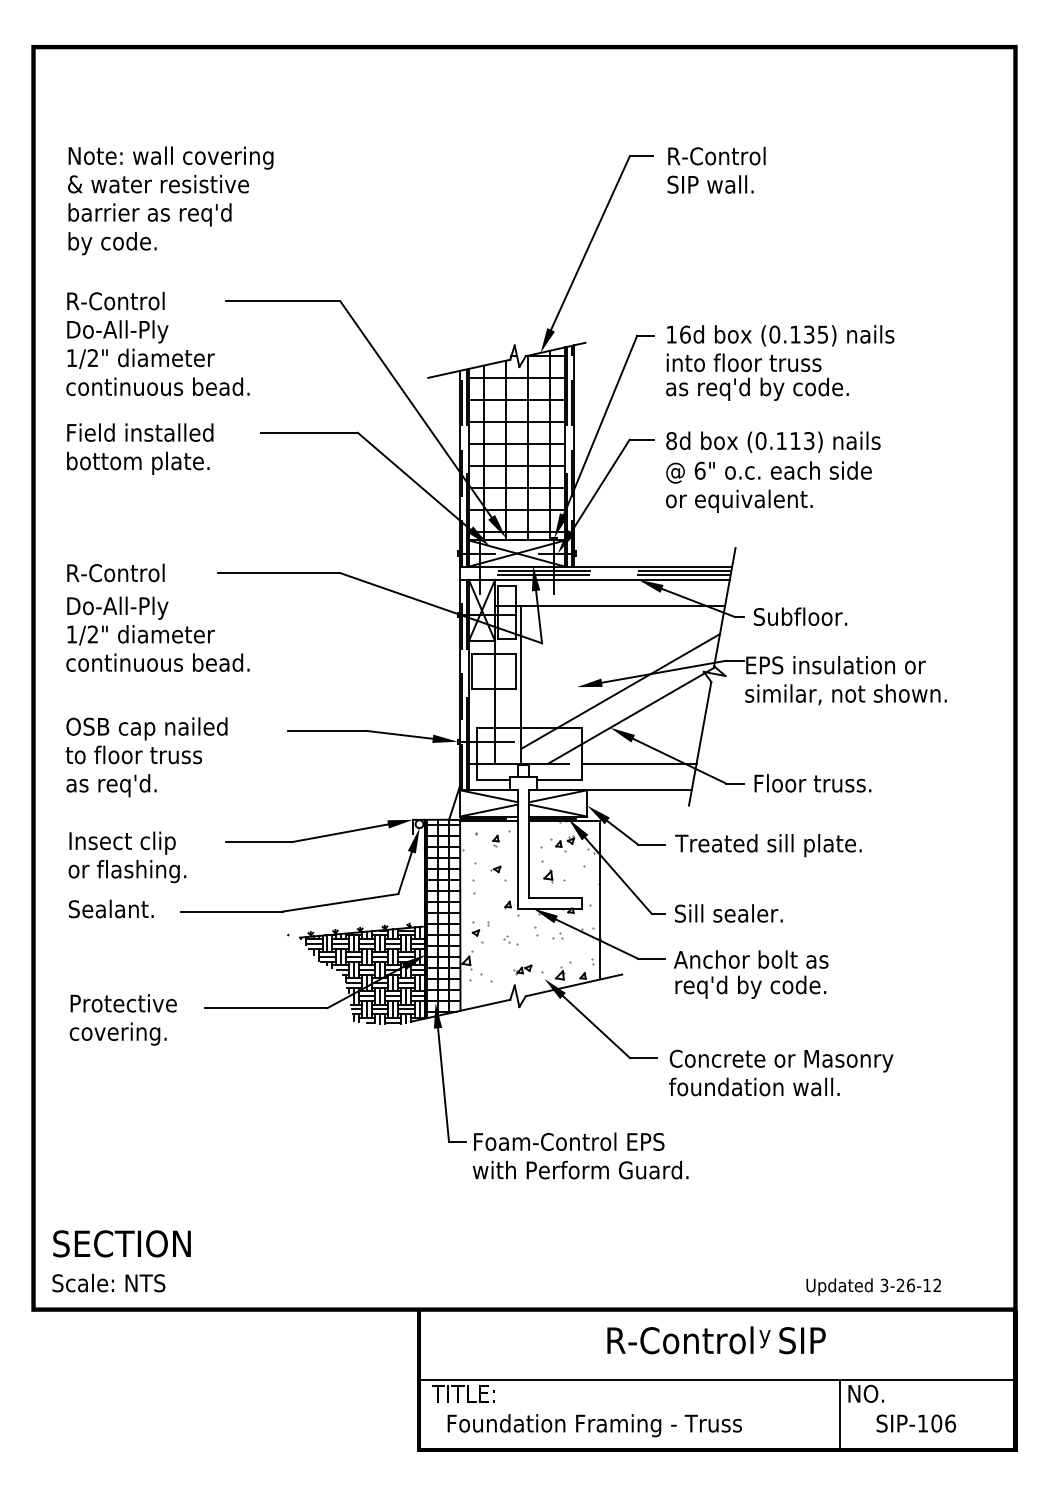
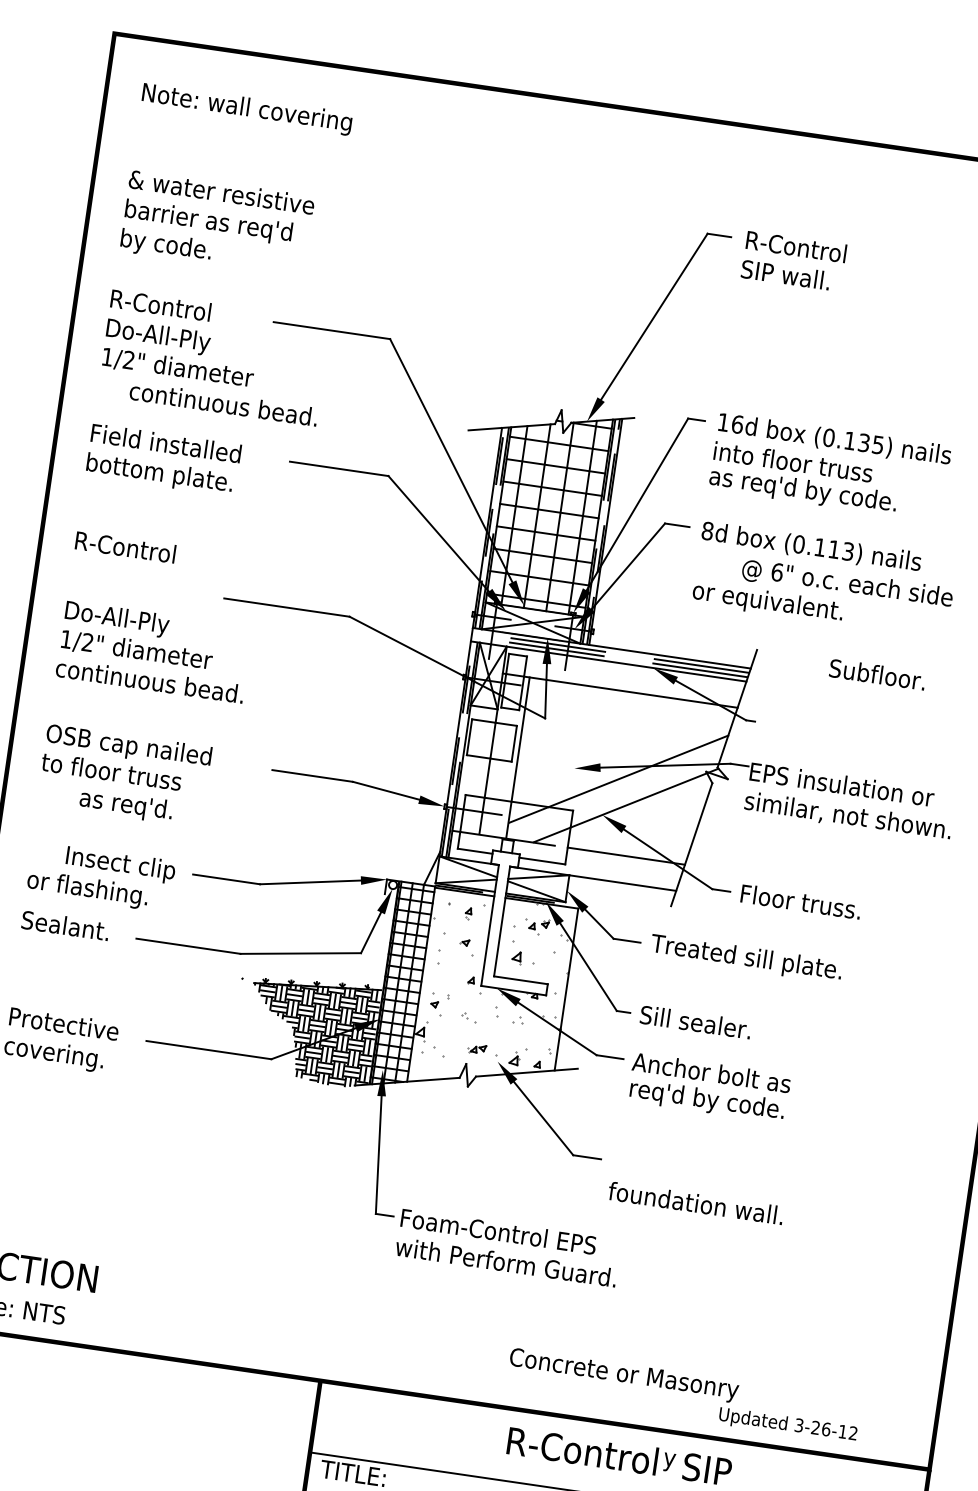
text: (170, 157) -> (246, 108), moved
text: (157, 386) -> (223, 403), moved
text: (768, 472) -> (846, 584), moved
text: (115, 572) -> (125, 546), moved
text: (800, 616) -> (877, 674), moved
text: (111, 785) -> (126, 805), moved
text: (122, 842) -> (120, 864), moved
text: (781, 1060) -> (624, 1374), moved

